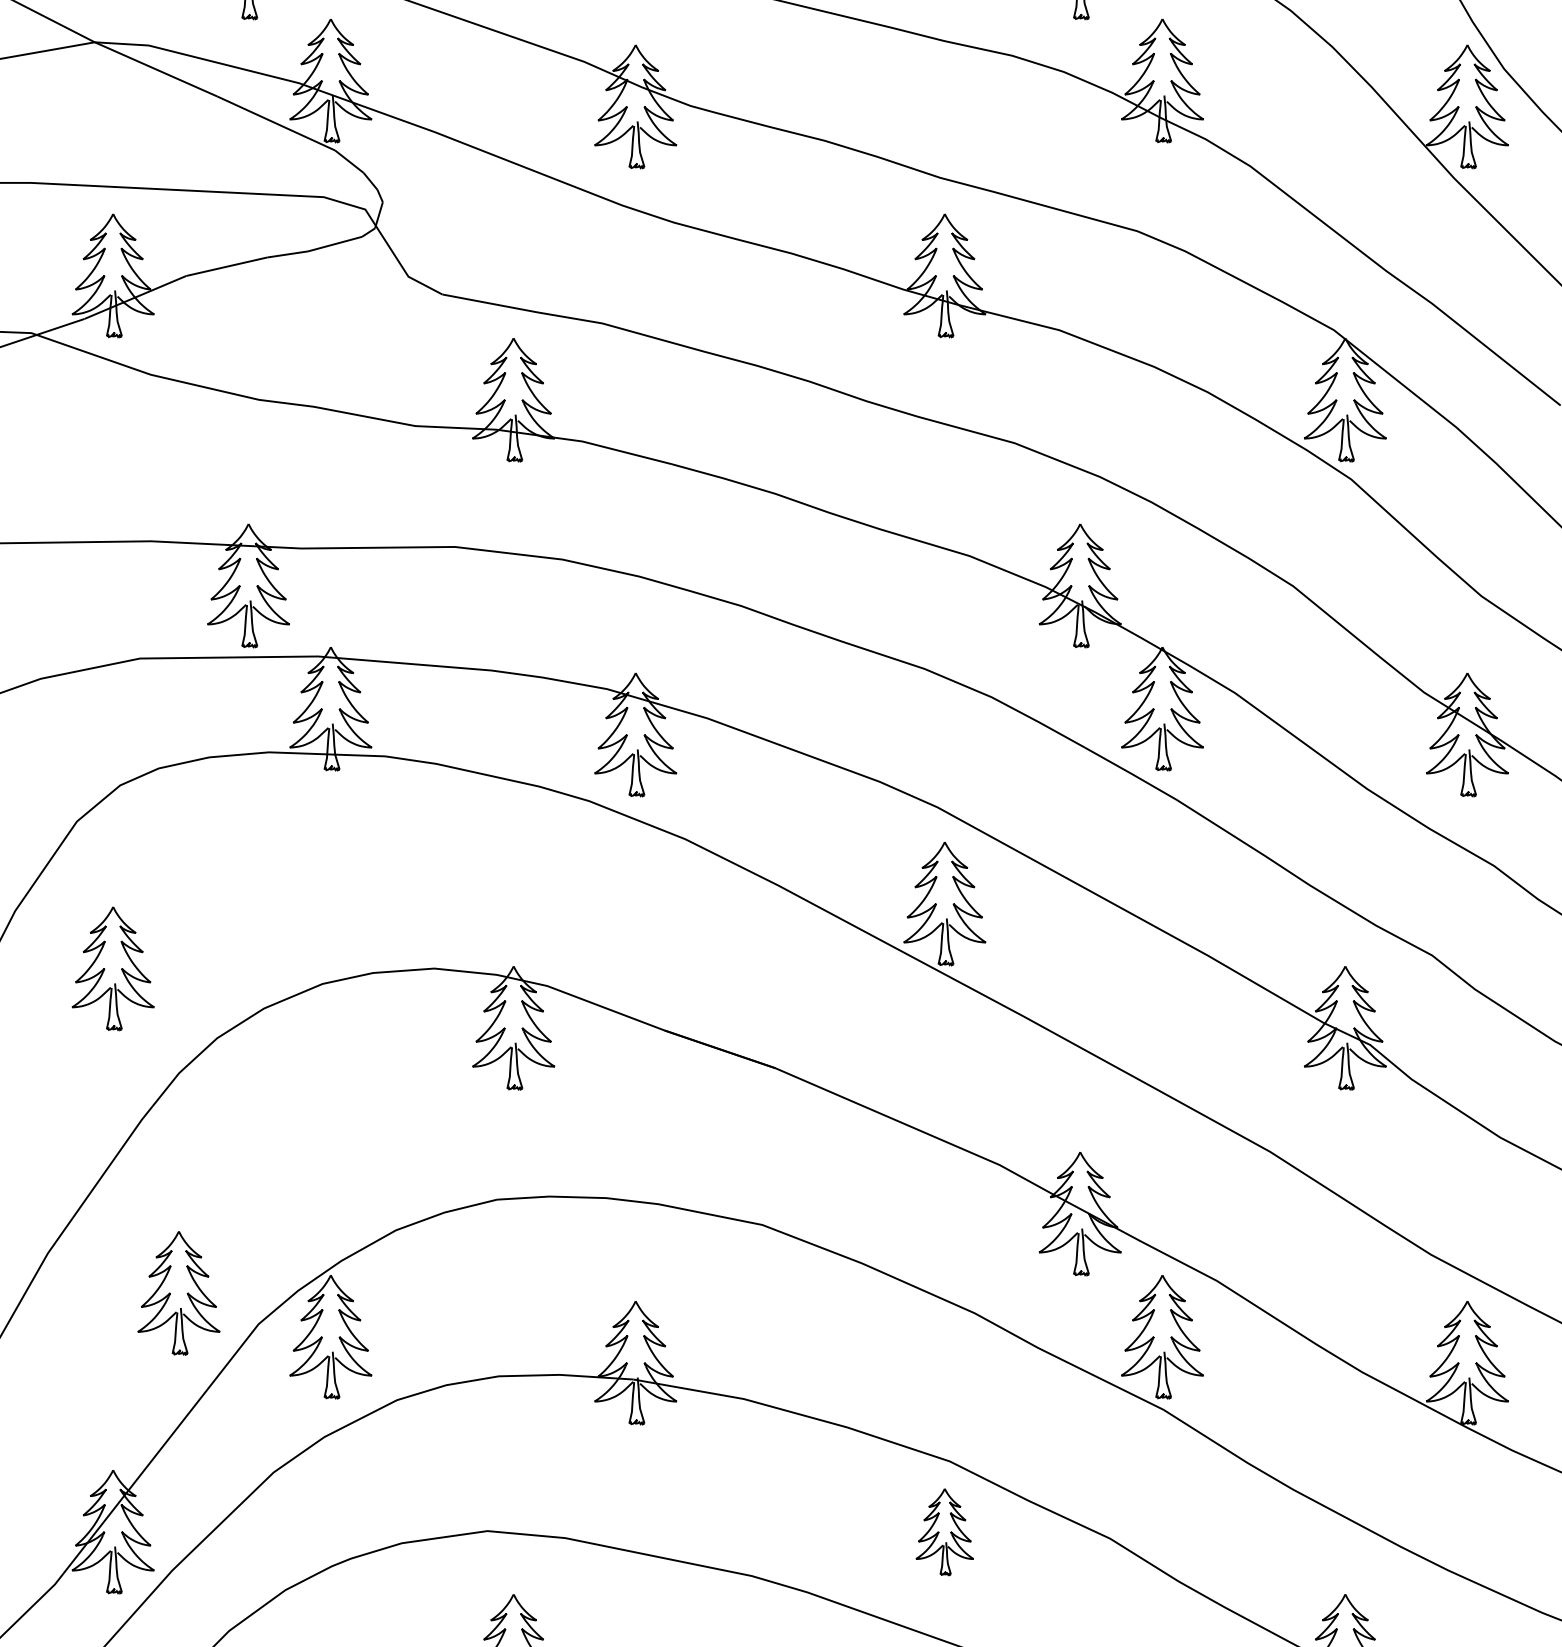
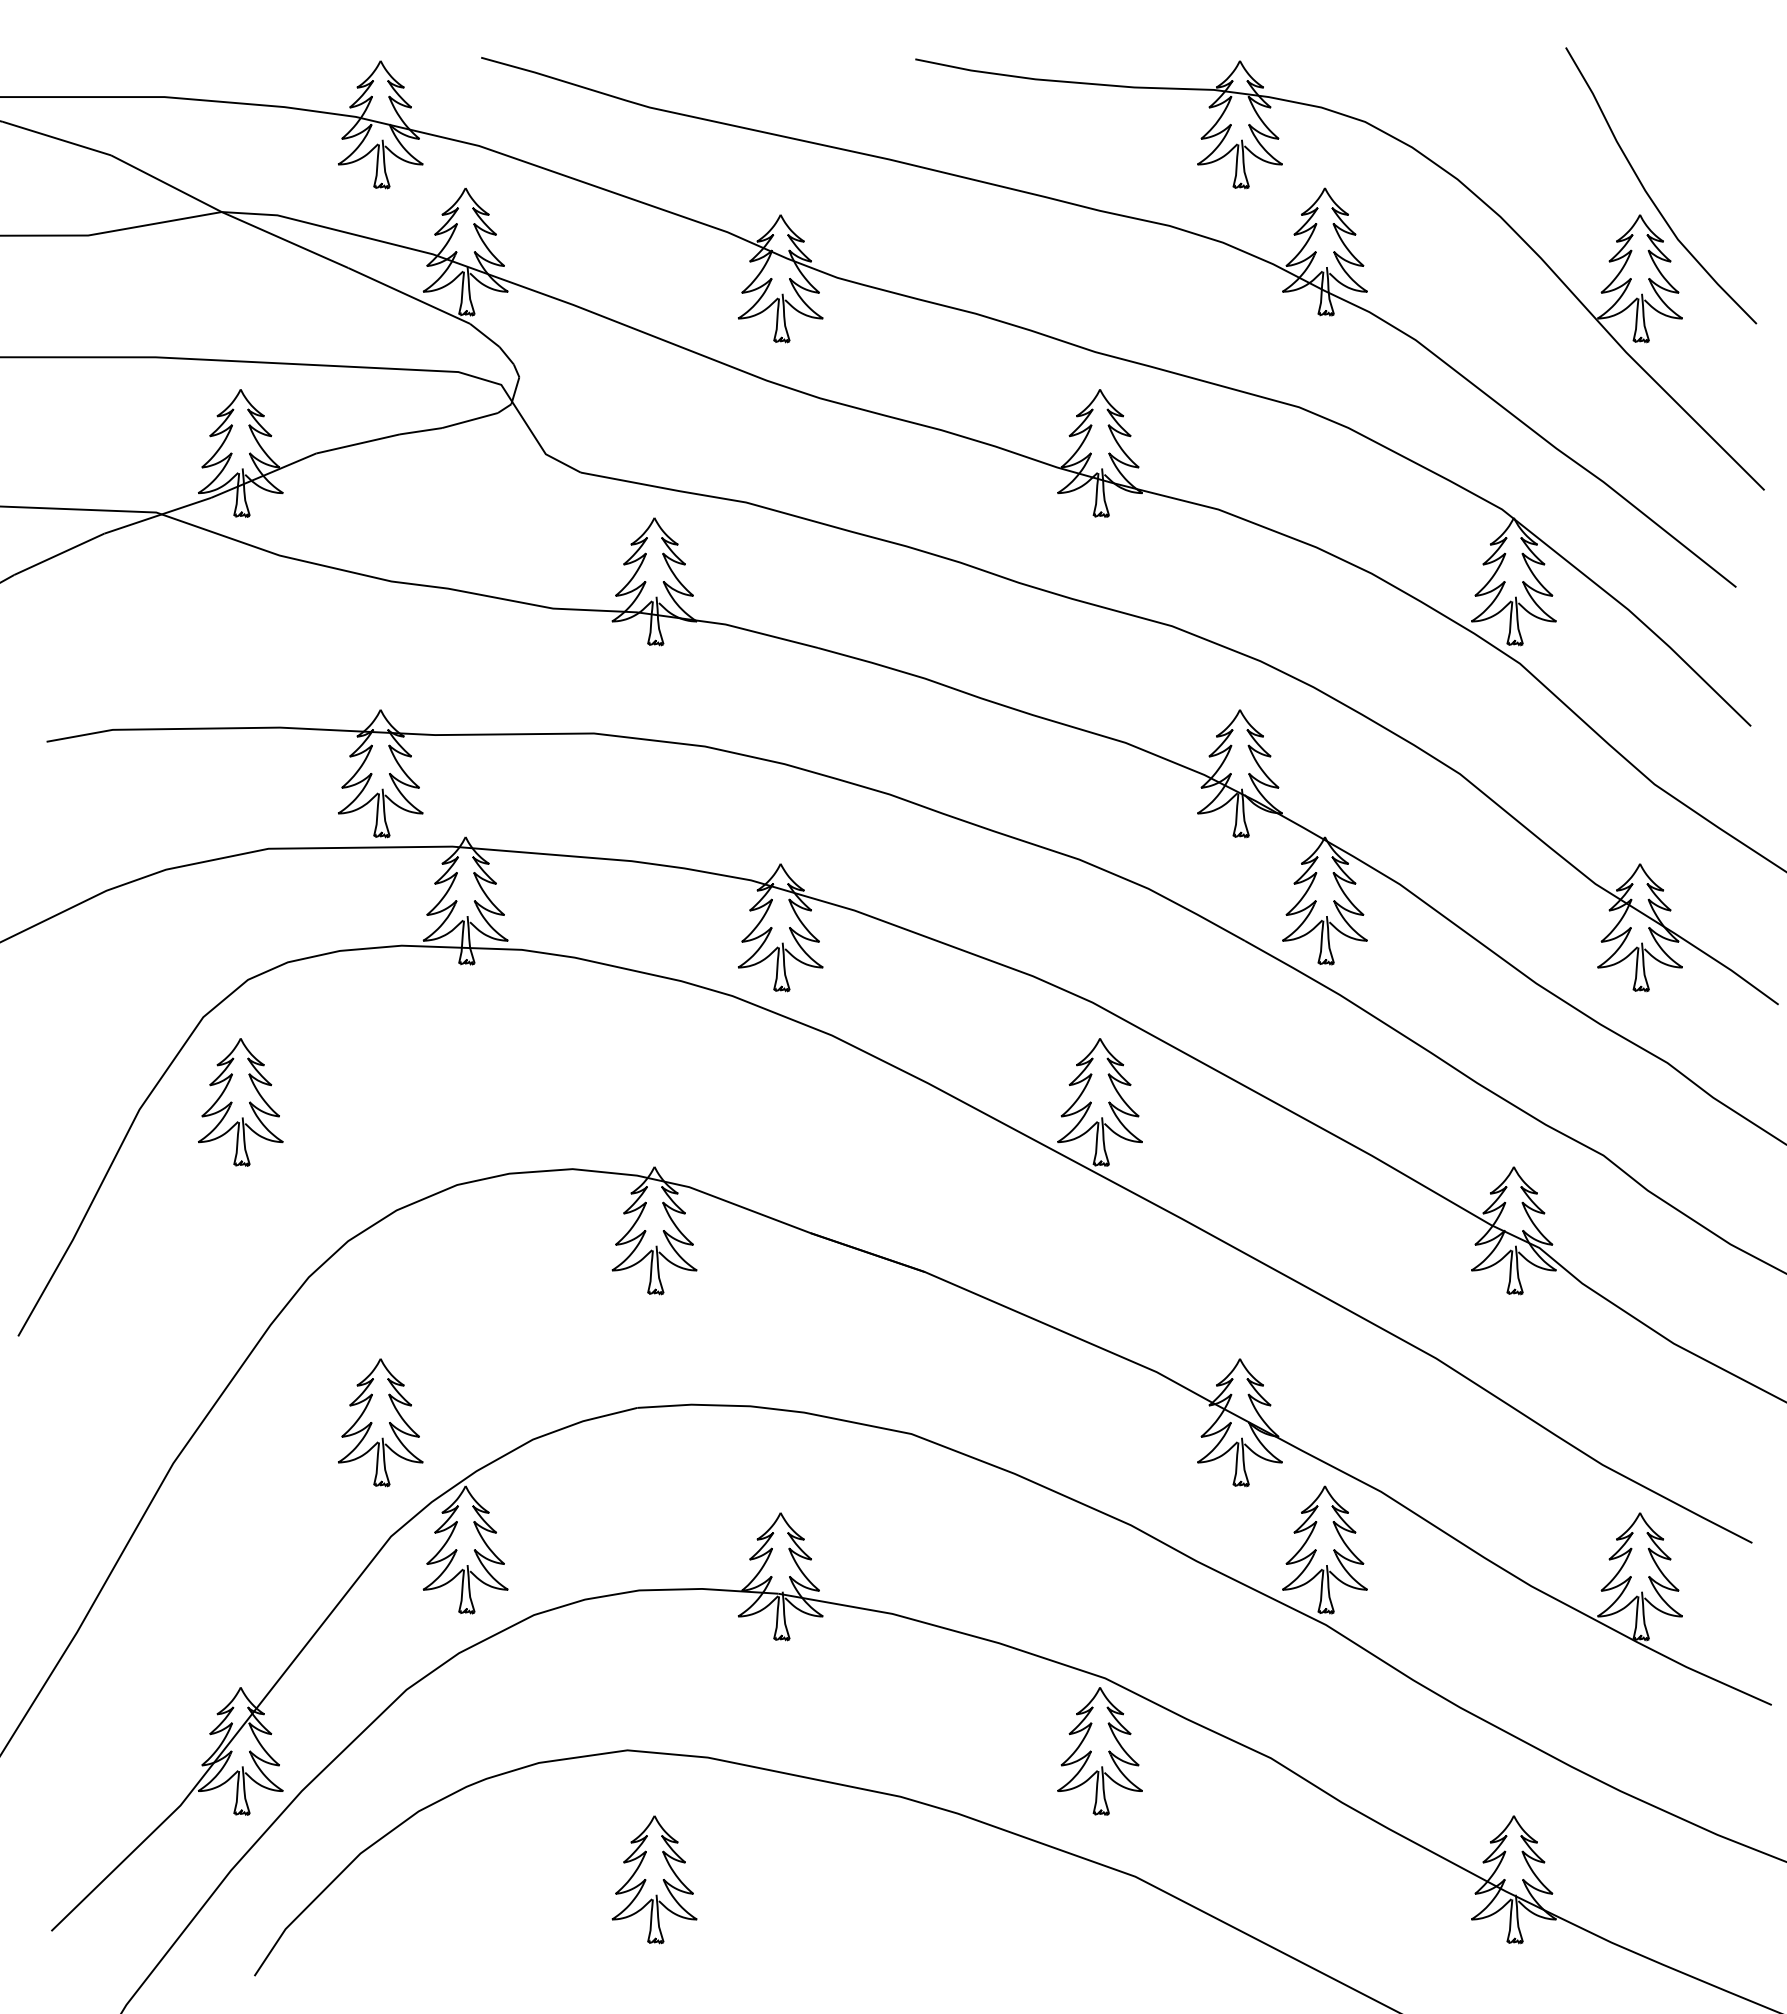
part: (112, 968) -> (240, 1102), moved
part: (178, 1293) -> (380, 1422), moved
part: (944, 1532) -> (1099, 1751), size x1.43

